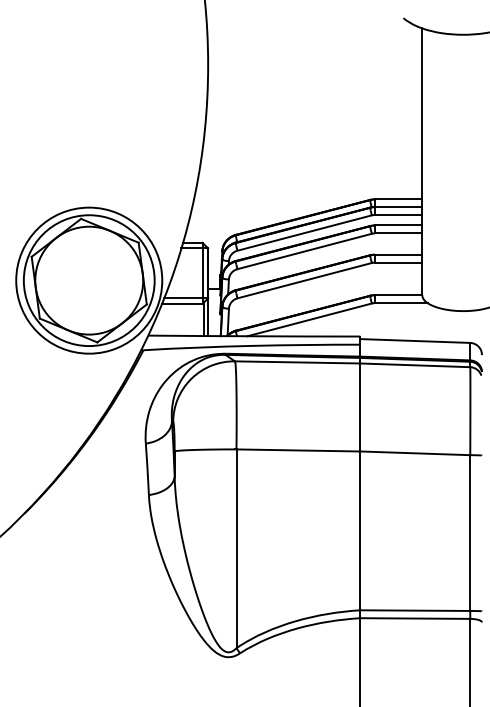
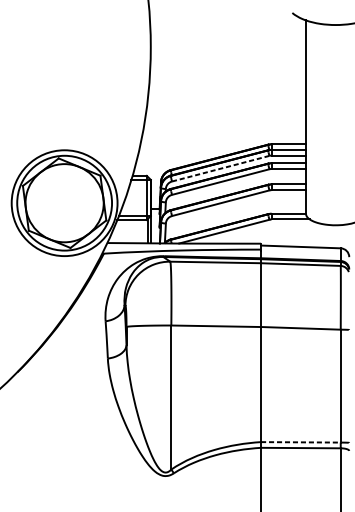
line: (304, 233) -> (220, 169), solid -> dashed
line: (415, 610) -> (301, 442), solid -> dashed

